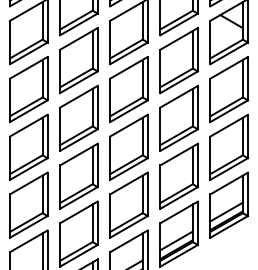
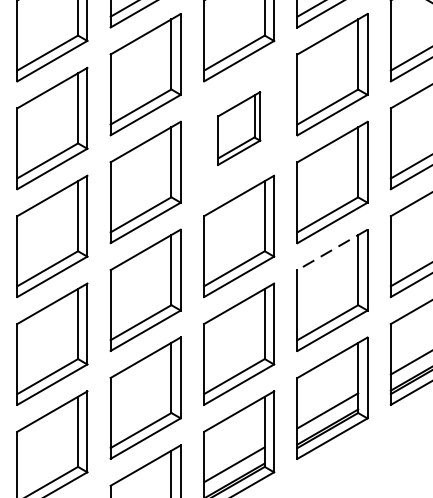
part: (128, 89) -> (238, 128), size x0.6
line: (179, 154) -> (333, 249), solid -> dashed

